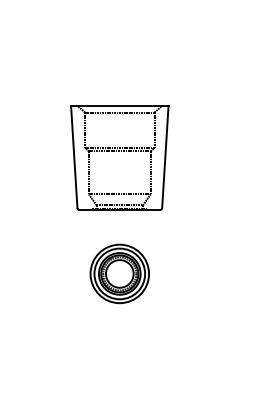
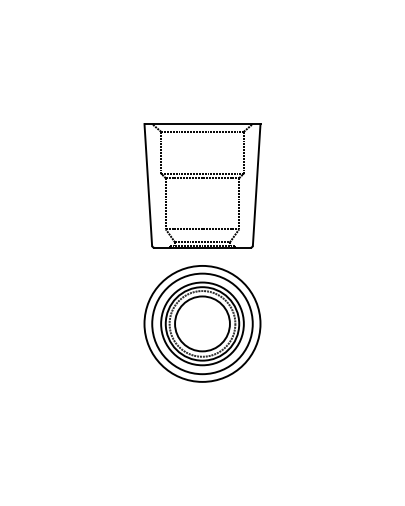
part: (119, 273) -> (202, 323), size x1.67

